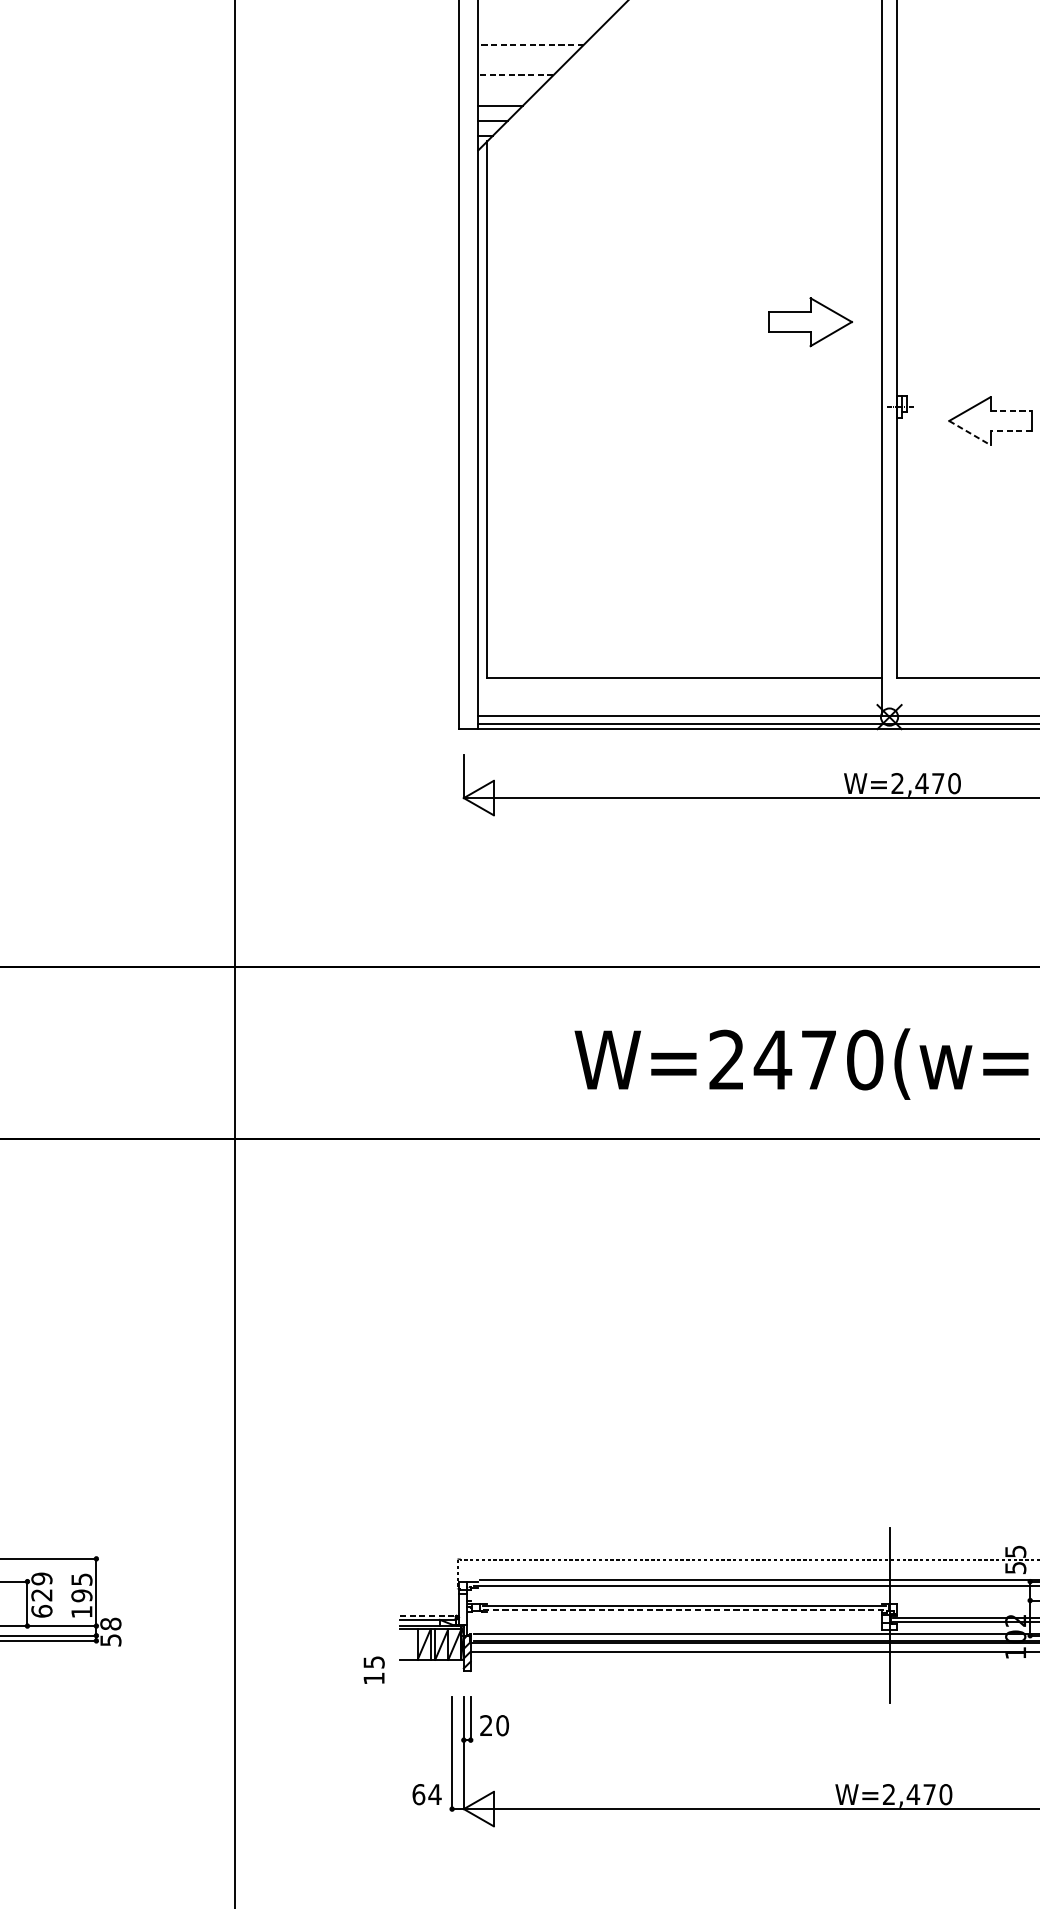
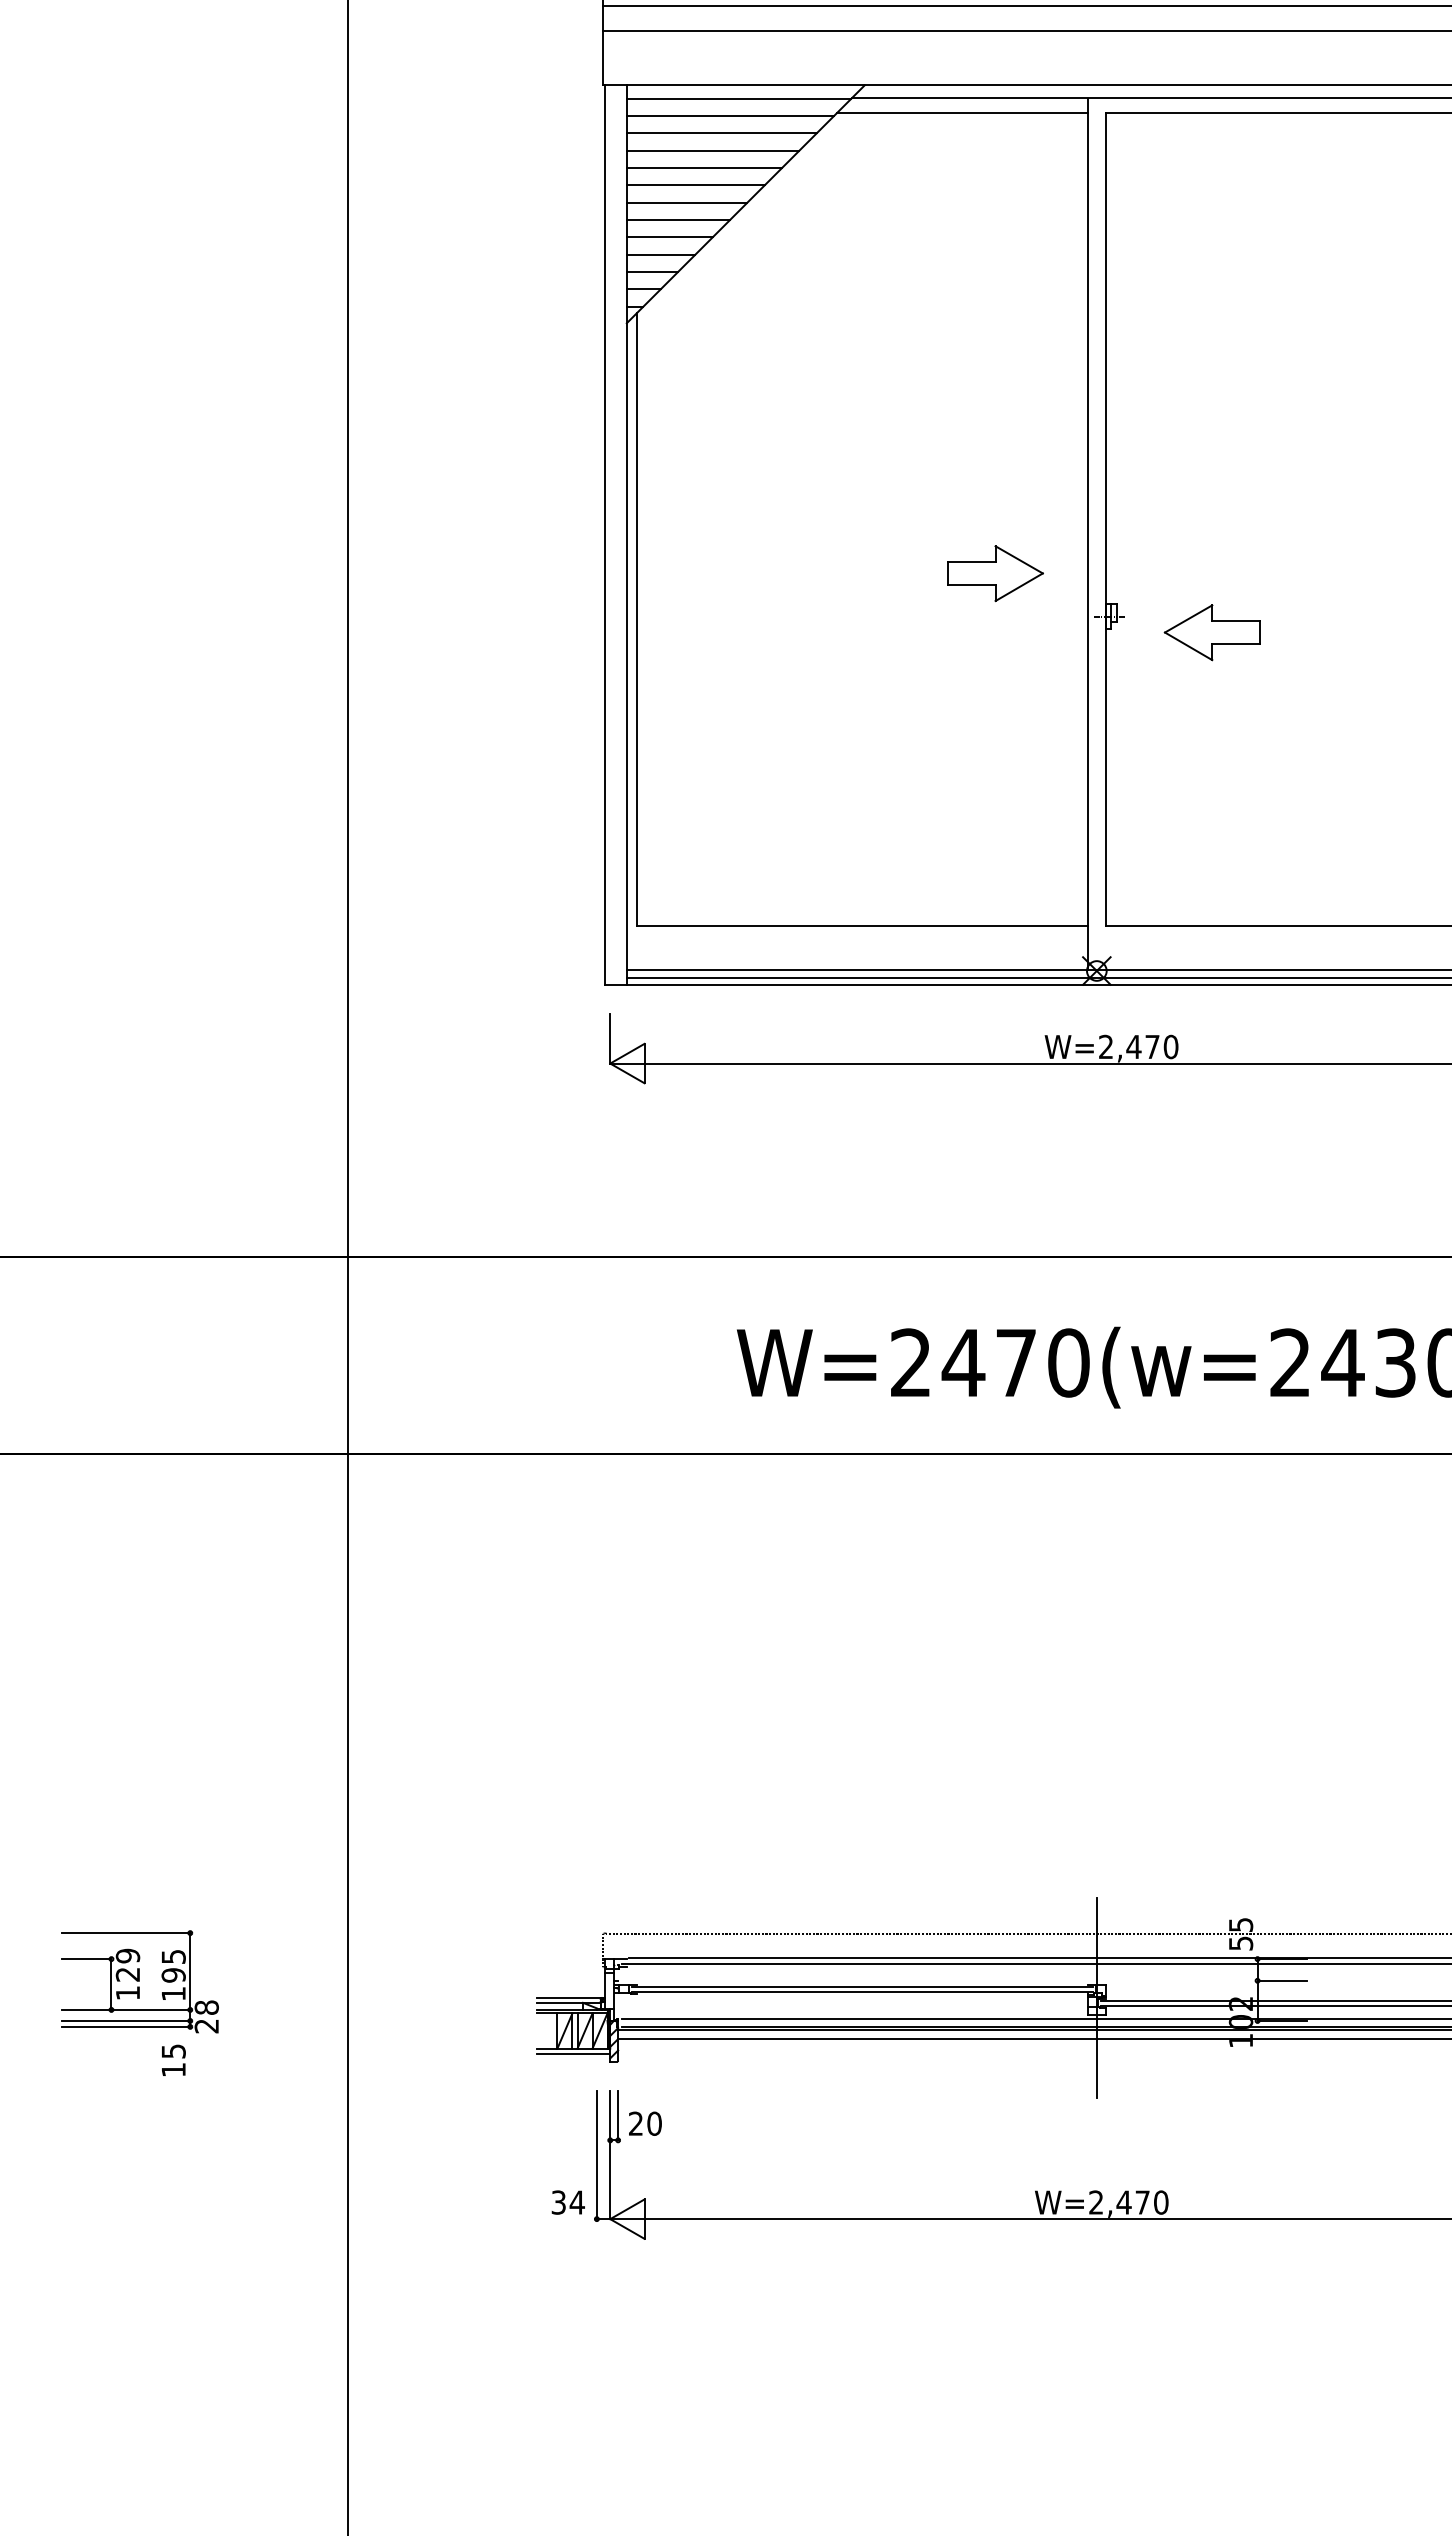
line: (546, 14) -> (704, 168), added
line: (538, 29) -> (695, 185), added
line: (530, 44) -> (686, 202), dashed -> solid
line: (523, 60) -> (678, 220), added
line: (515, 75) -> (669, 237), dashed -> solid
line: (507, 90) -> (660, 254), added
part: (810, 322) -> (995, 573), moved
line: (1010, 410) -> (1235, 620), dashed -> solid
line: (1010, 431) -> (1235, 644), dashed -> solid
line: (970, 433) -> (1189, 646), dashed -> solid
line: (685, 1609) -> (863, 1991), dashed -> solid
text: (41, 1610) -> (127, 1992), 629 -> 129
line: (428, 1616) -> (569, 1998), dashed -> solid
text: (110, 1640) -> (206, 2026), 58 -> 28
line: (431, 1664) -> (573, 2053), added
text: (373, 1669) -> (173, 2059), moved
text: (418, 1794) -> (558, 2202), 64 -> 34

